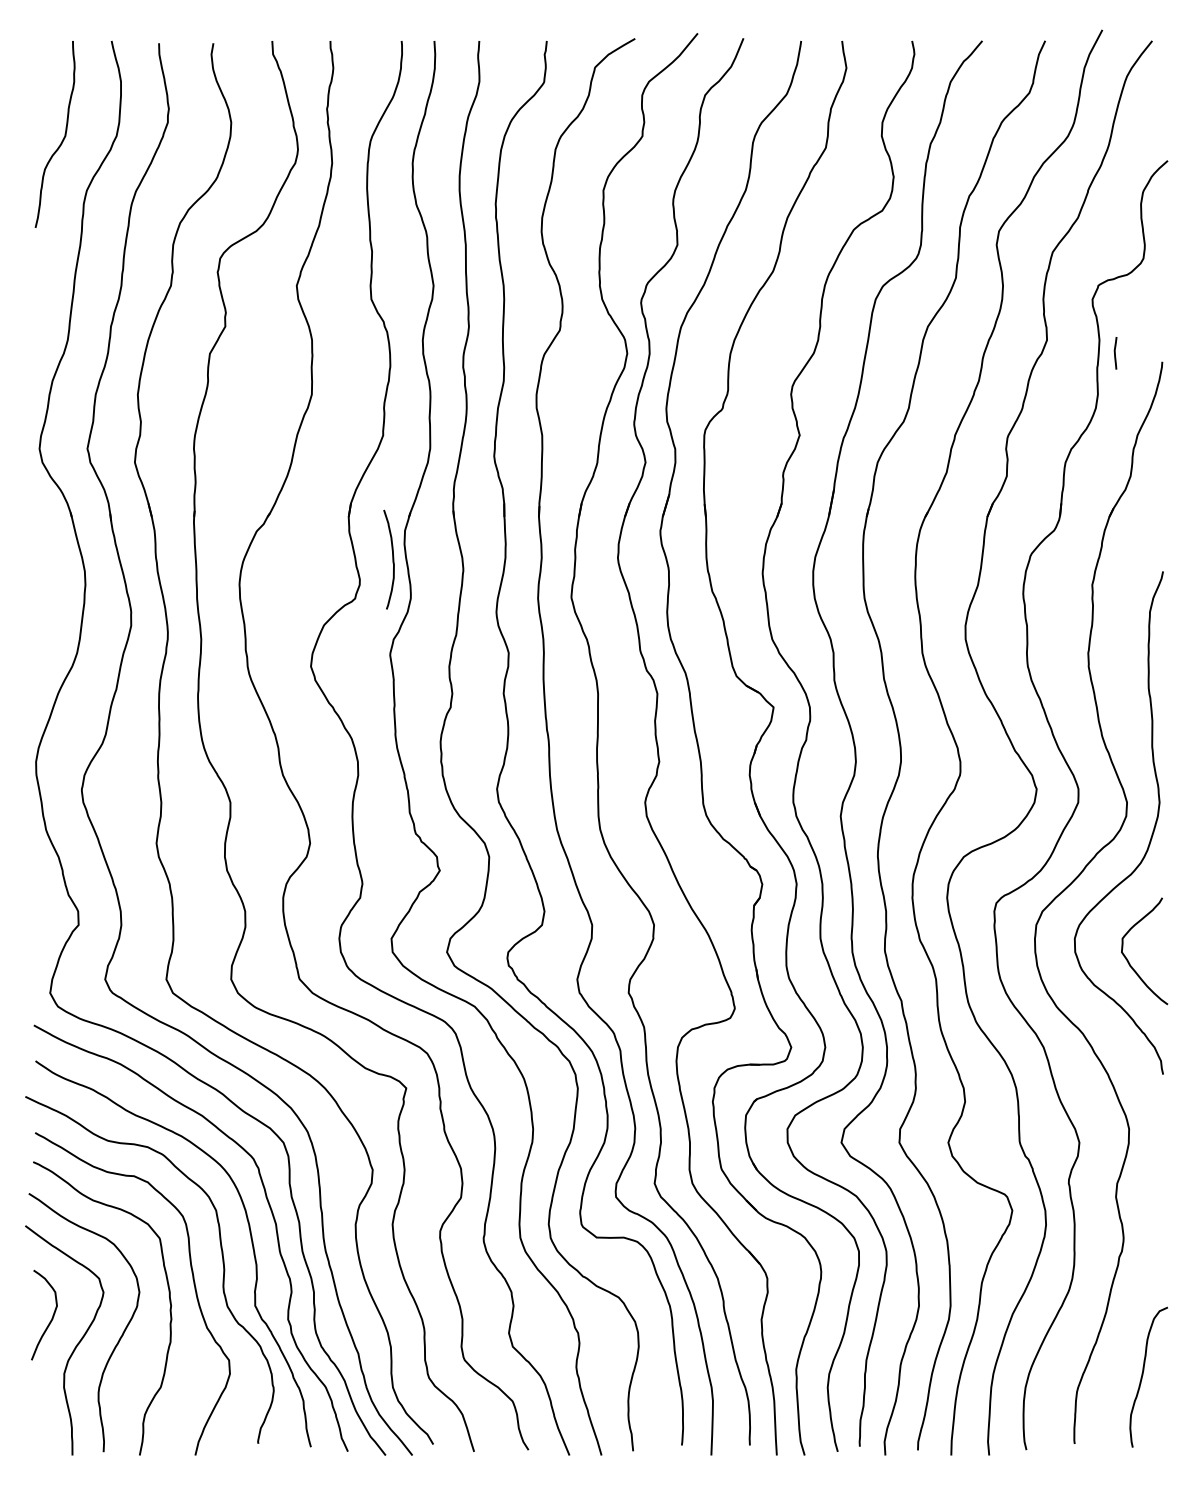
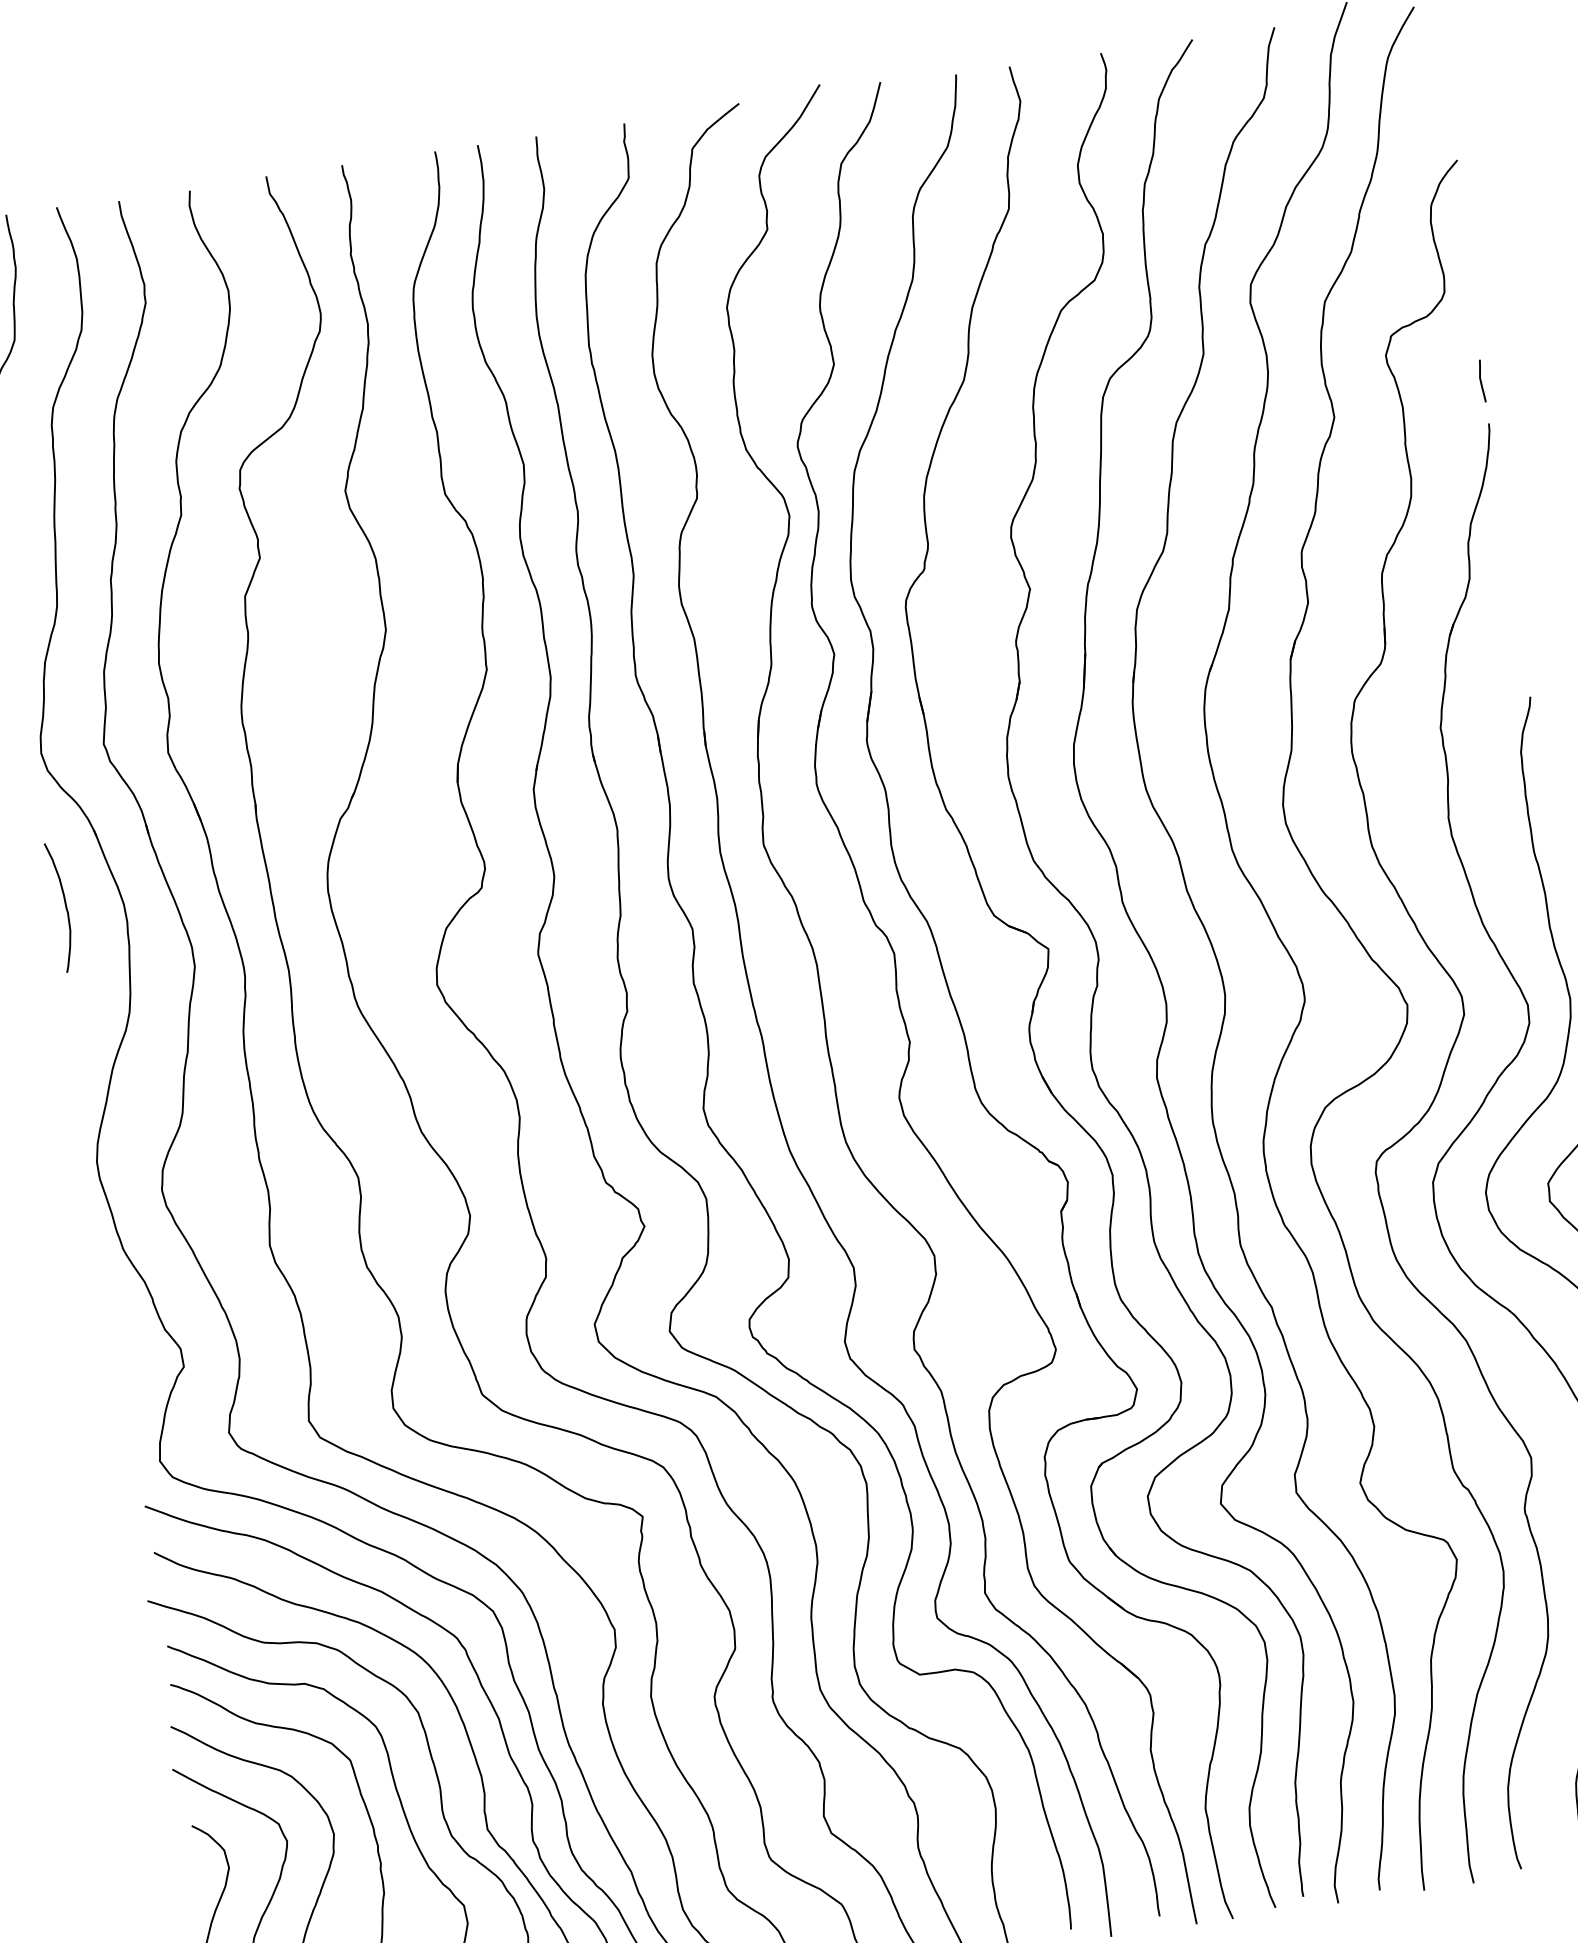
curve: (1115, 353) -> (1481, 381), moved
curve: (392, 559) -> (65, 906), moved

